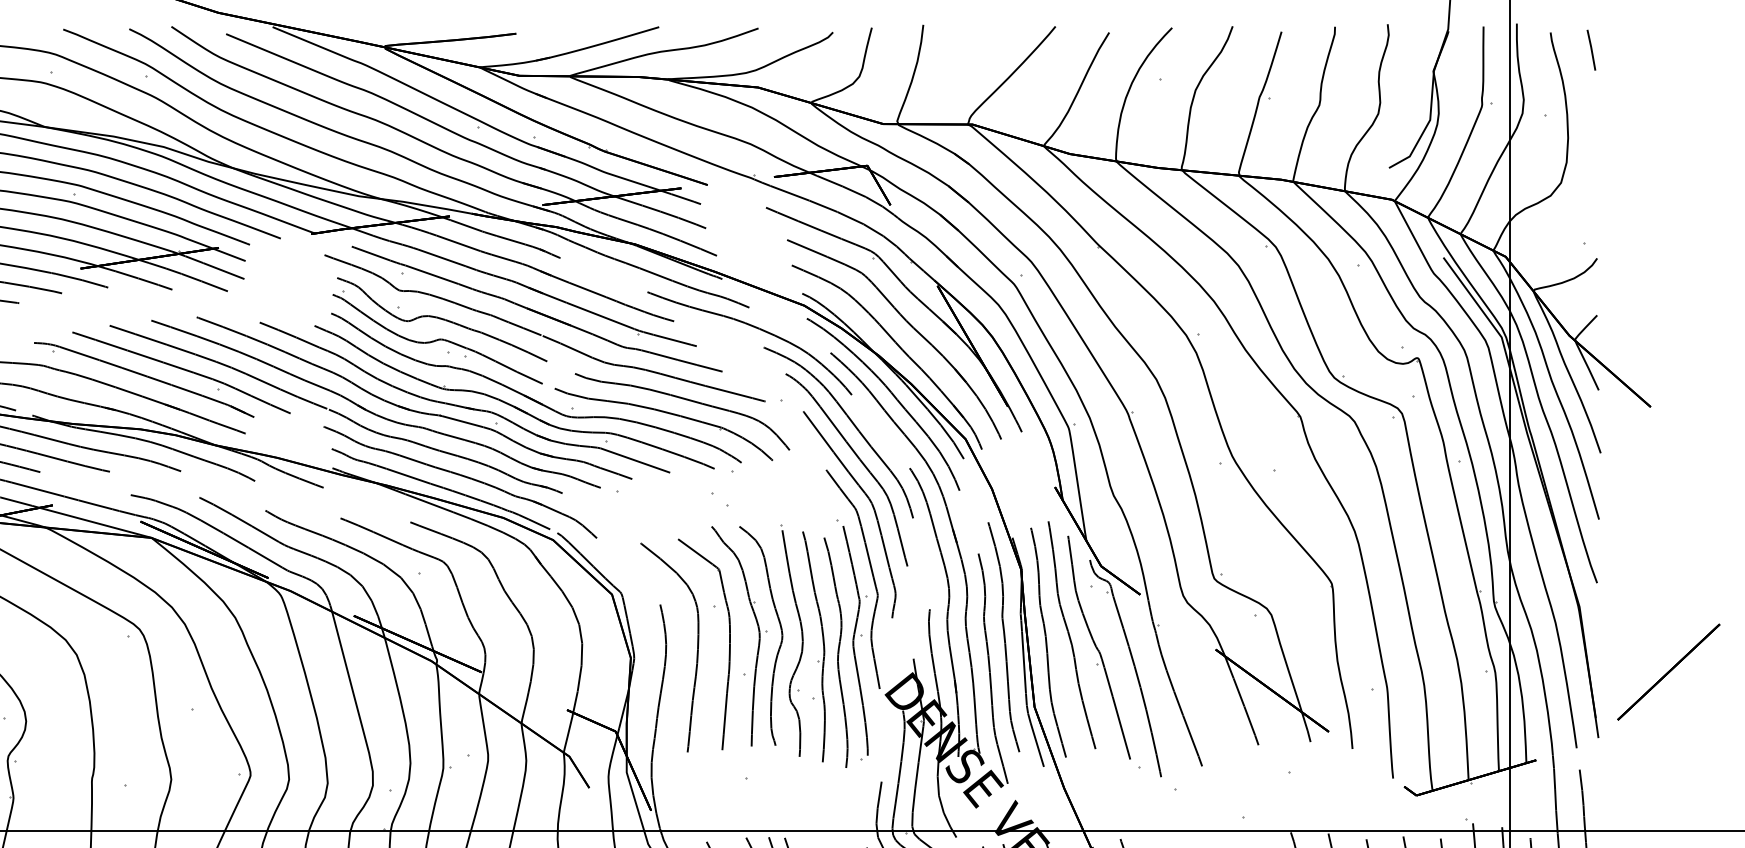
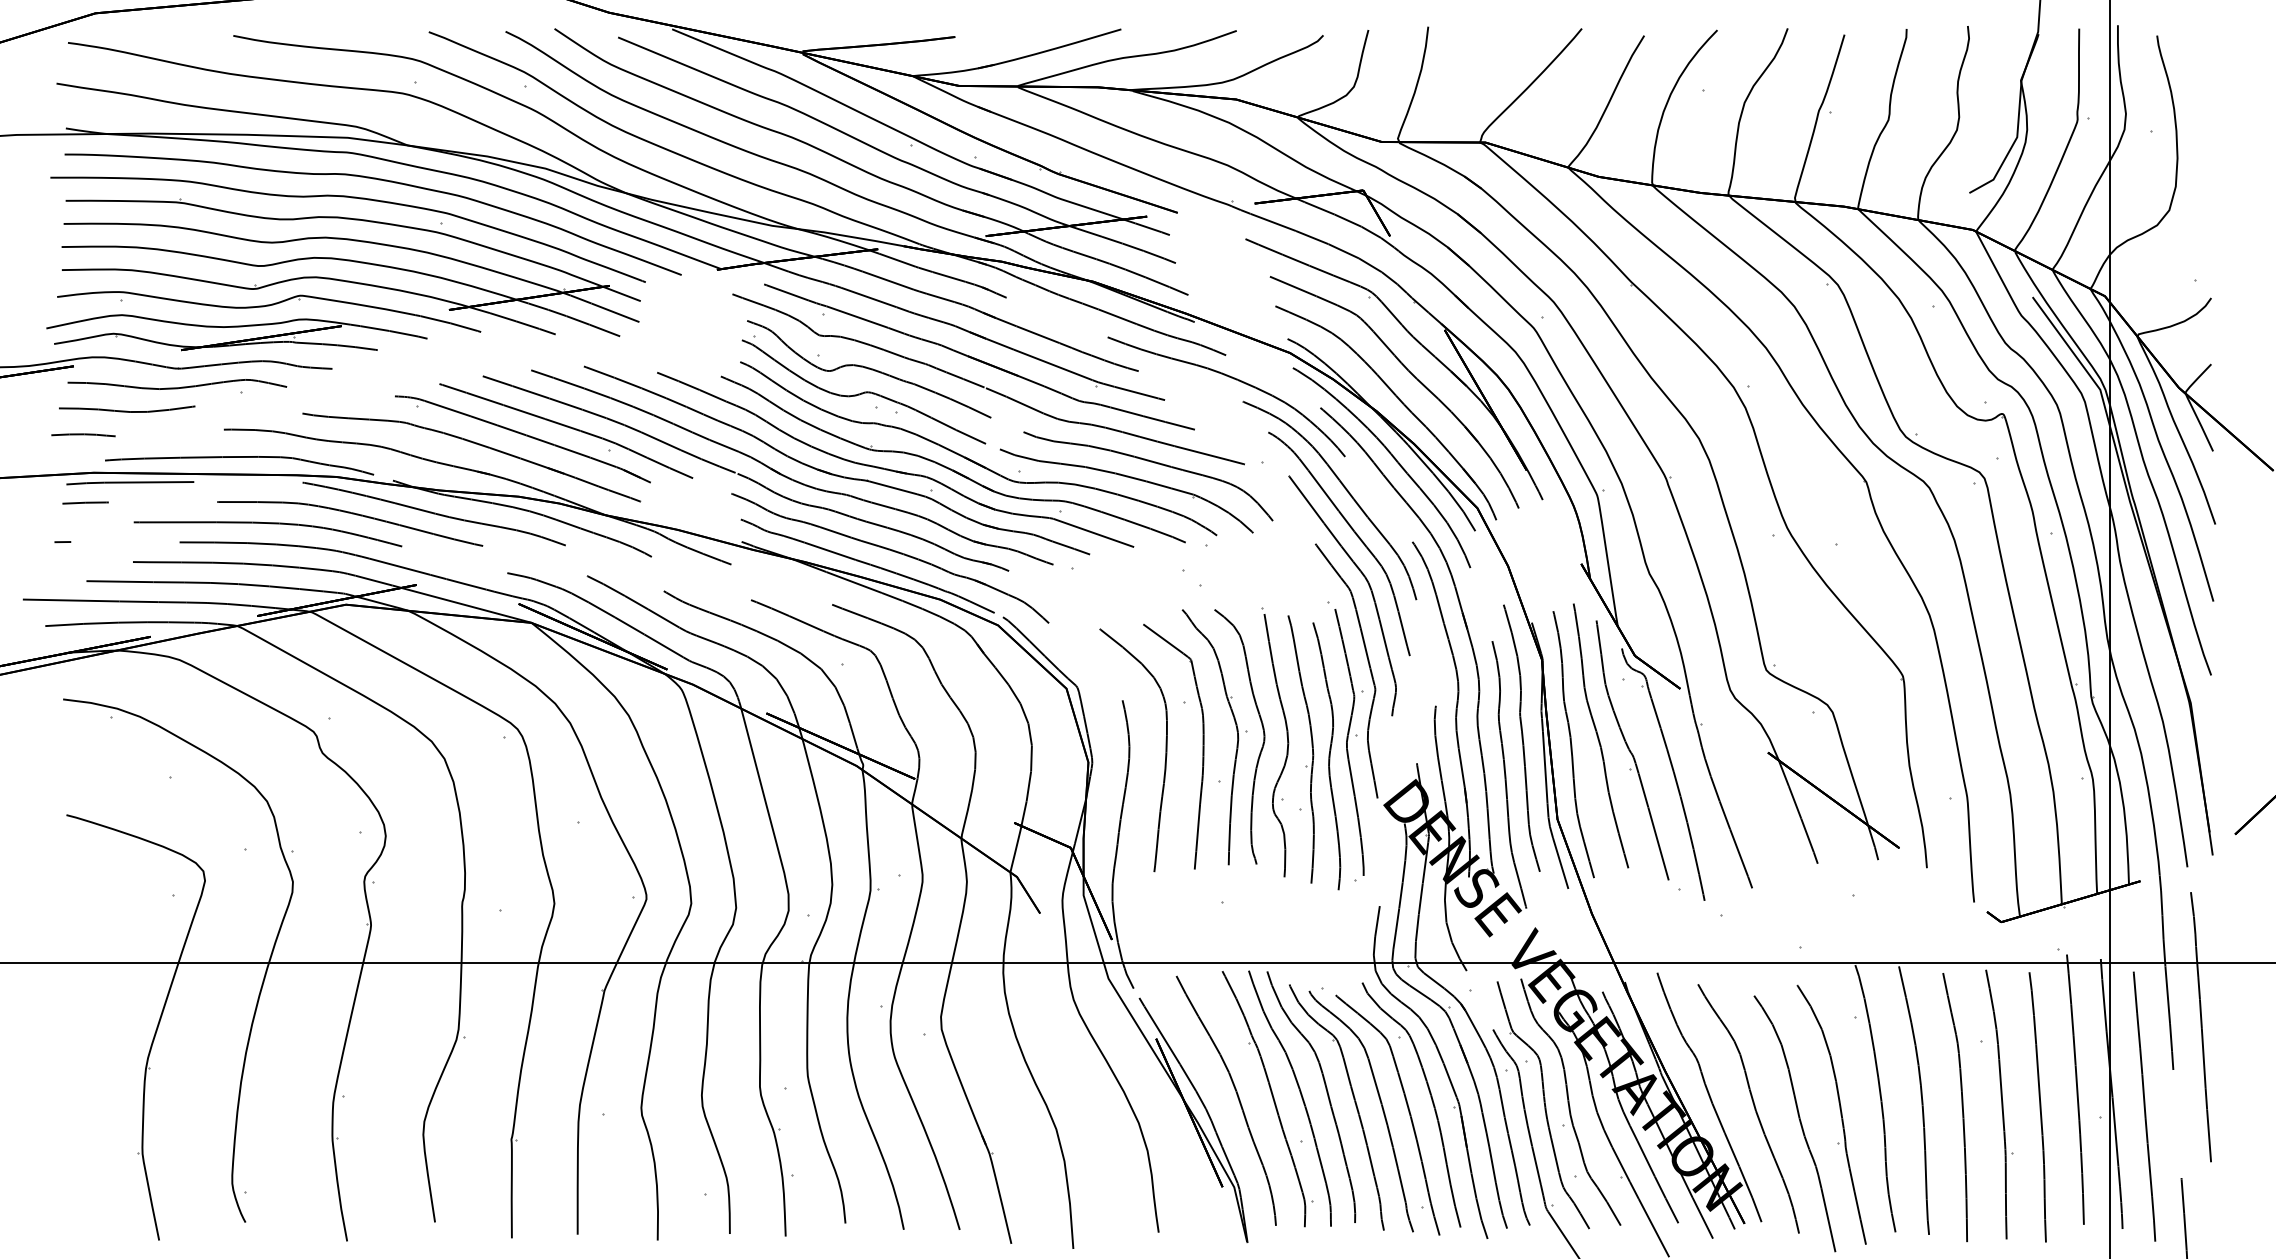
line: (1591, 49) -> (2204, 55), removed

